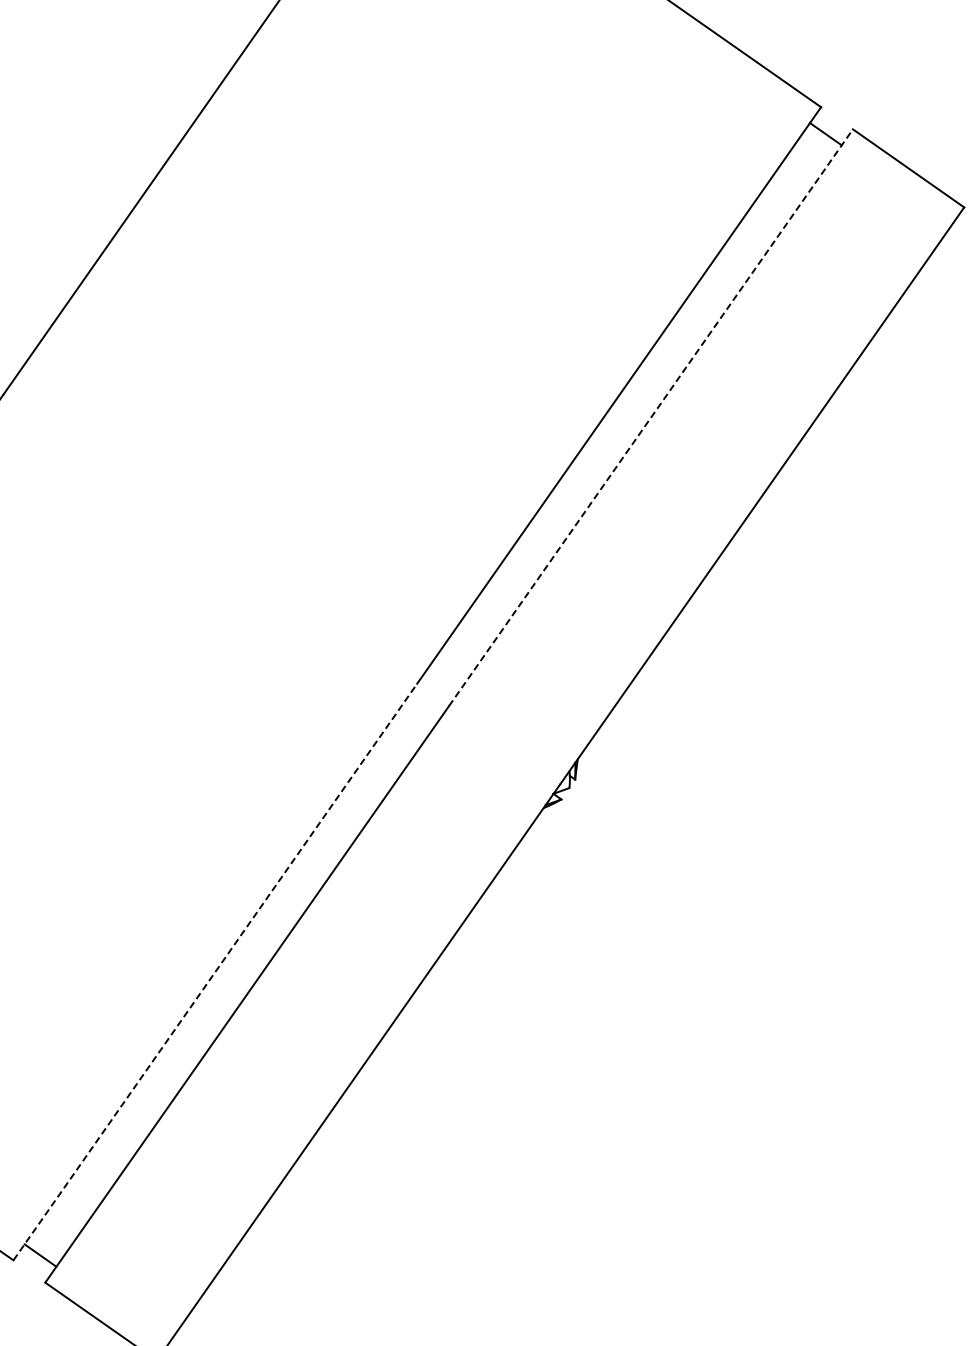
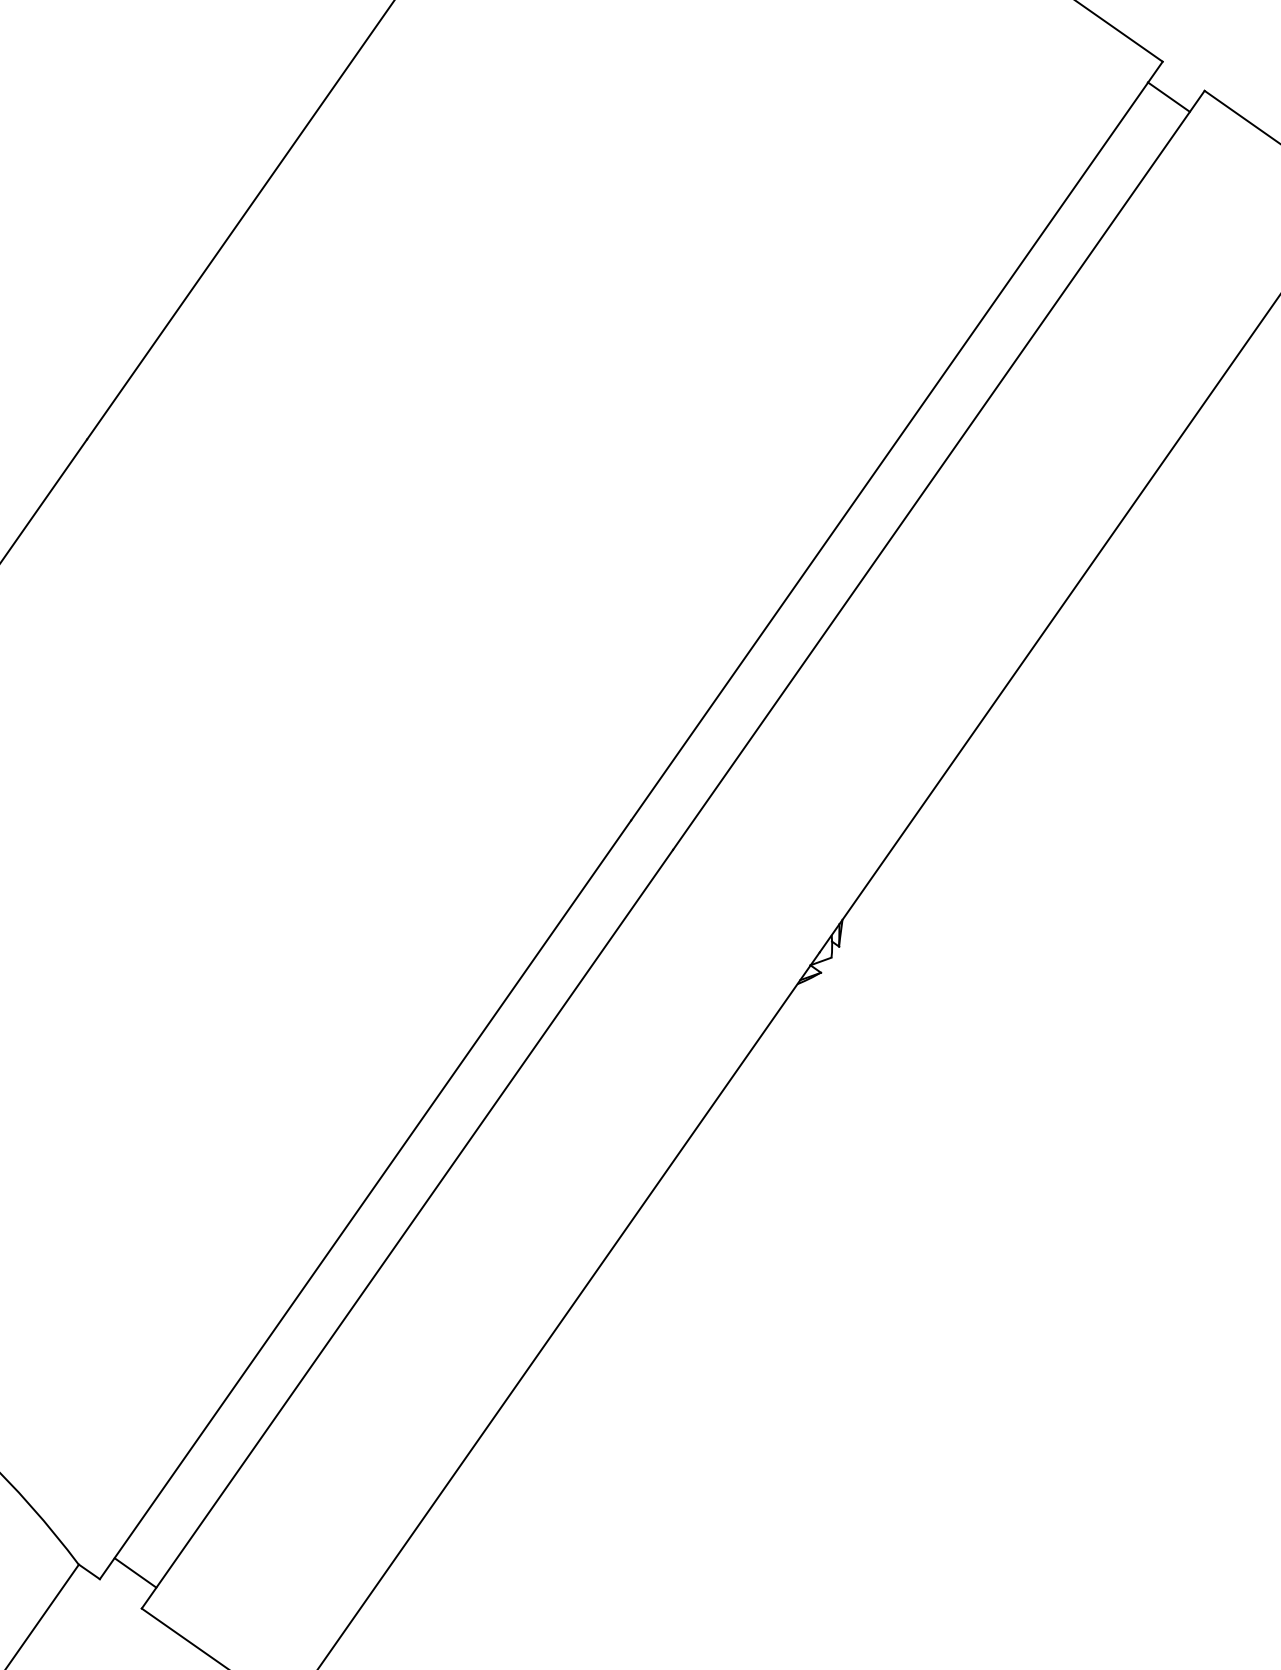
line: (651, 417) -> (939, 470), dashed -> solid
line: (215, 972) -> (365, 1200), dashed -> solid

